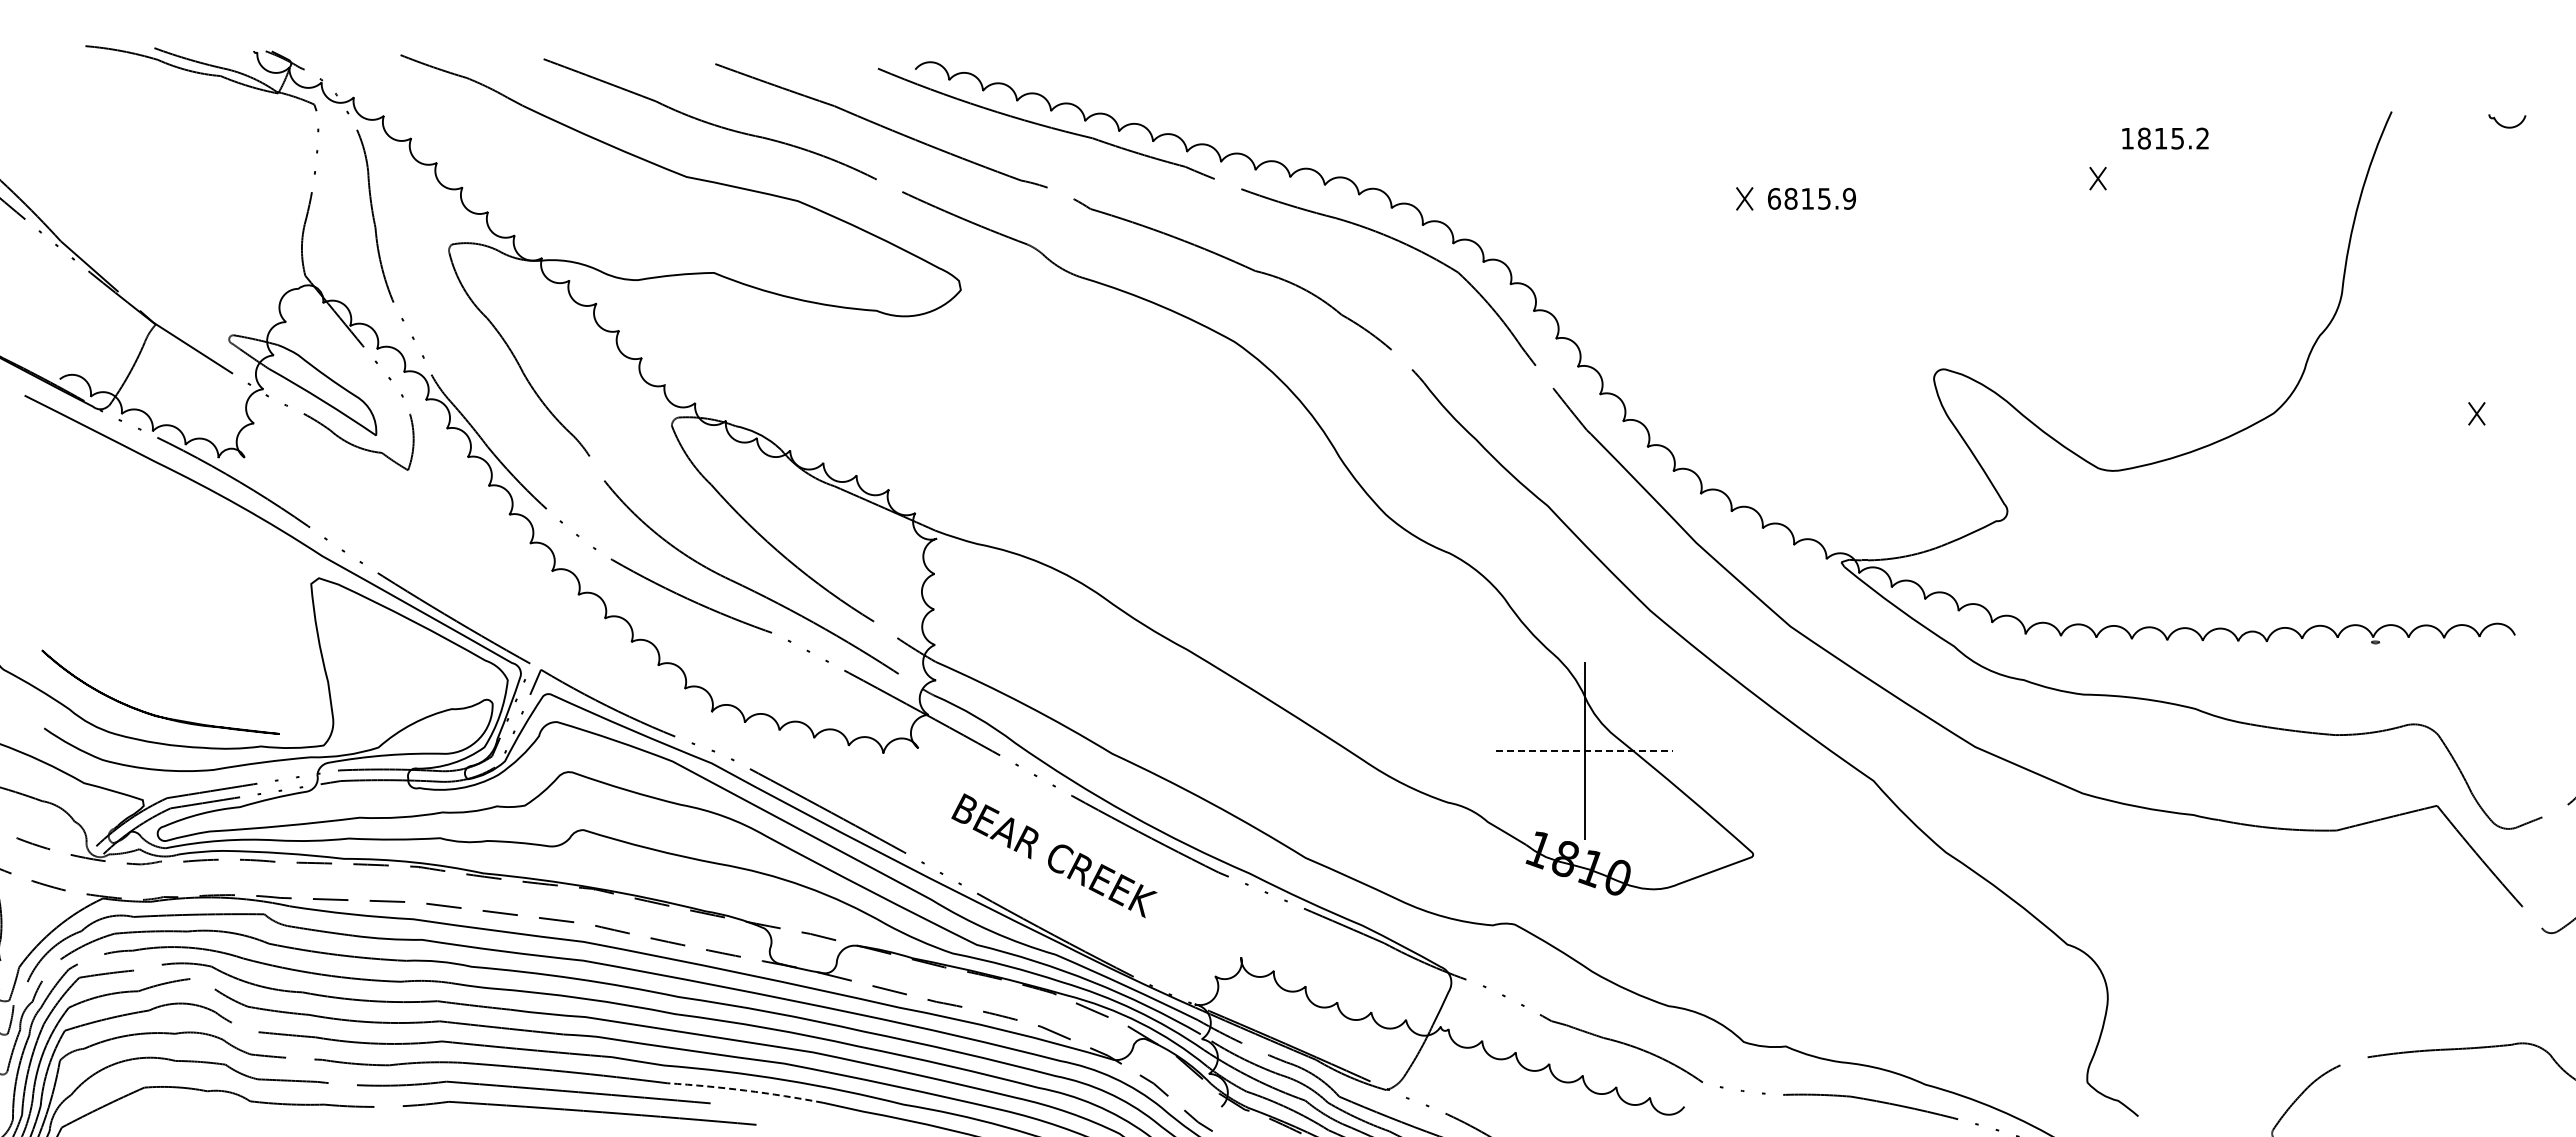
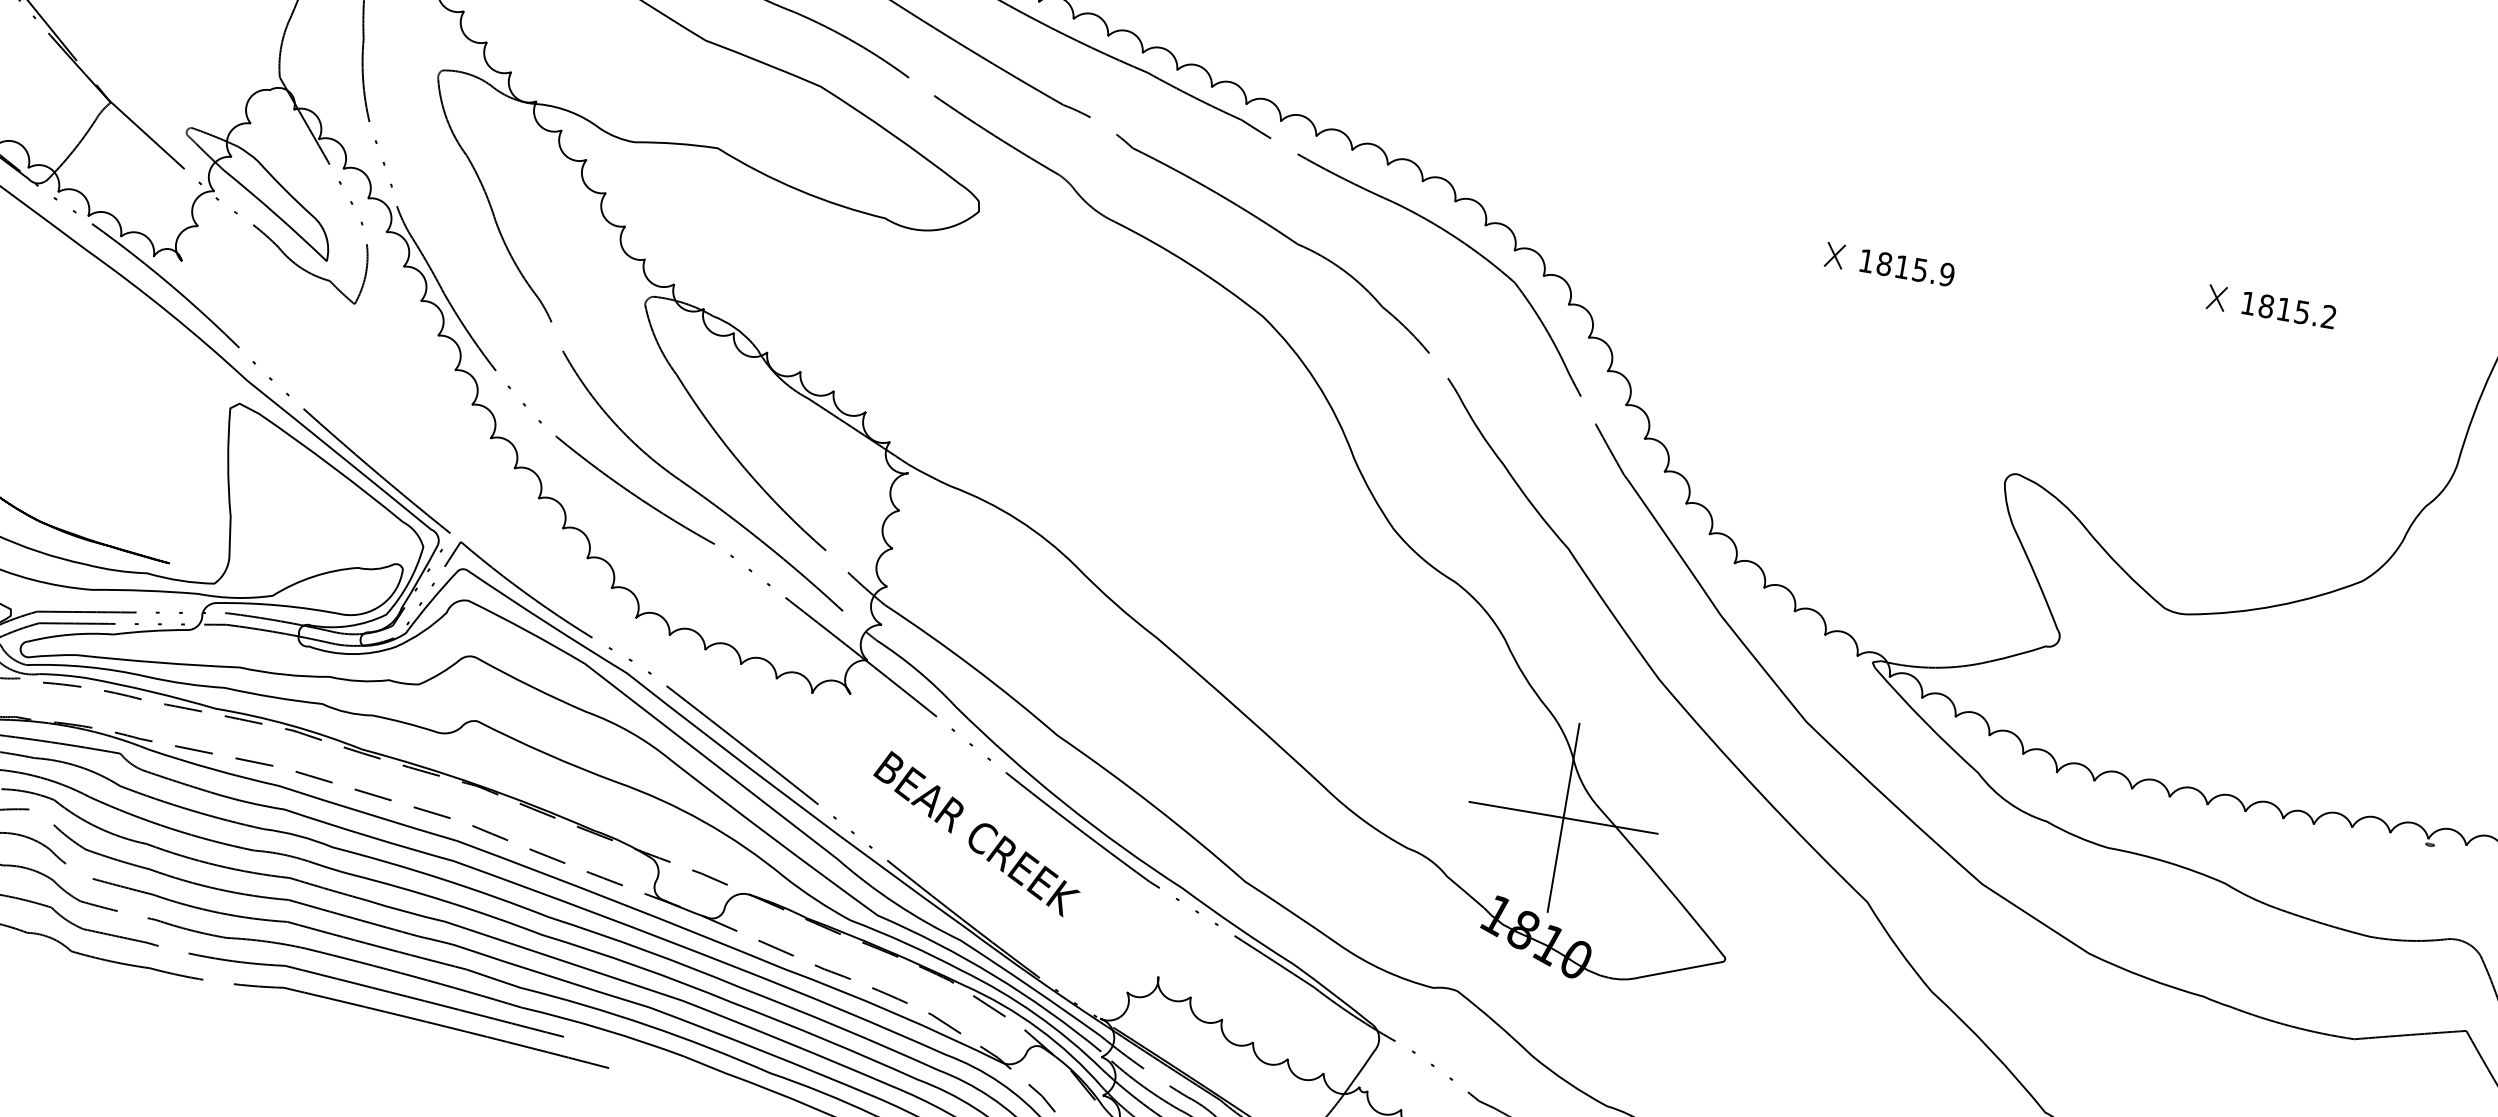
text: (2165, 138) -> (2289, 310), moved
text: (1774, 198) -> (1866, 260), 6815.9 -> 1815.9
line: (1584, 750) -> (1563, 817), dashed -> solid
line: (745, 1090) -> (603, 1029), dashed -> solid

